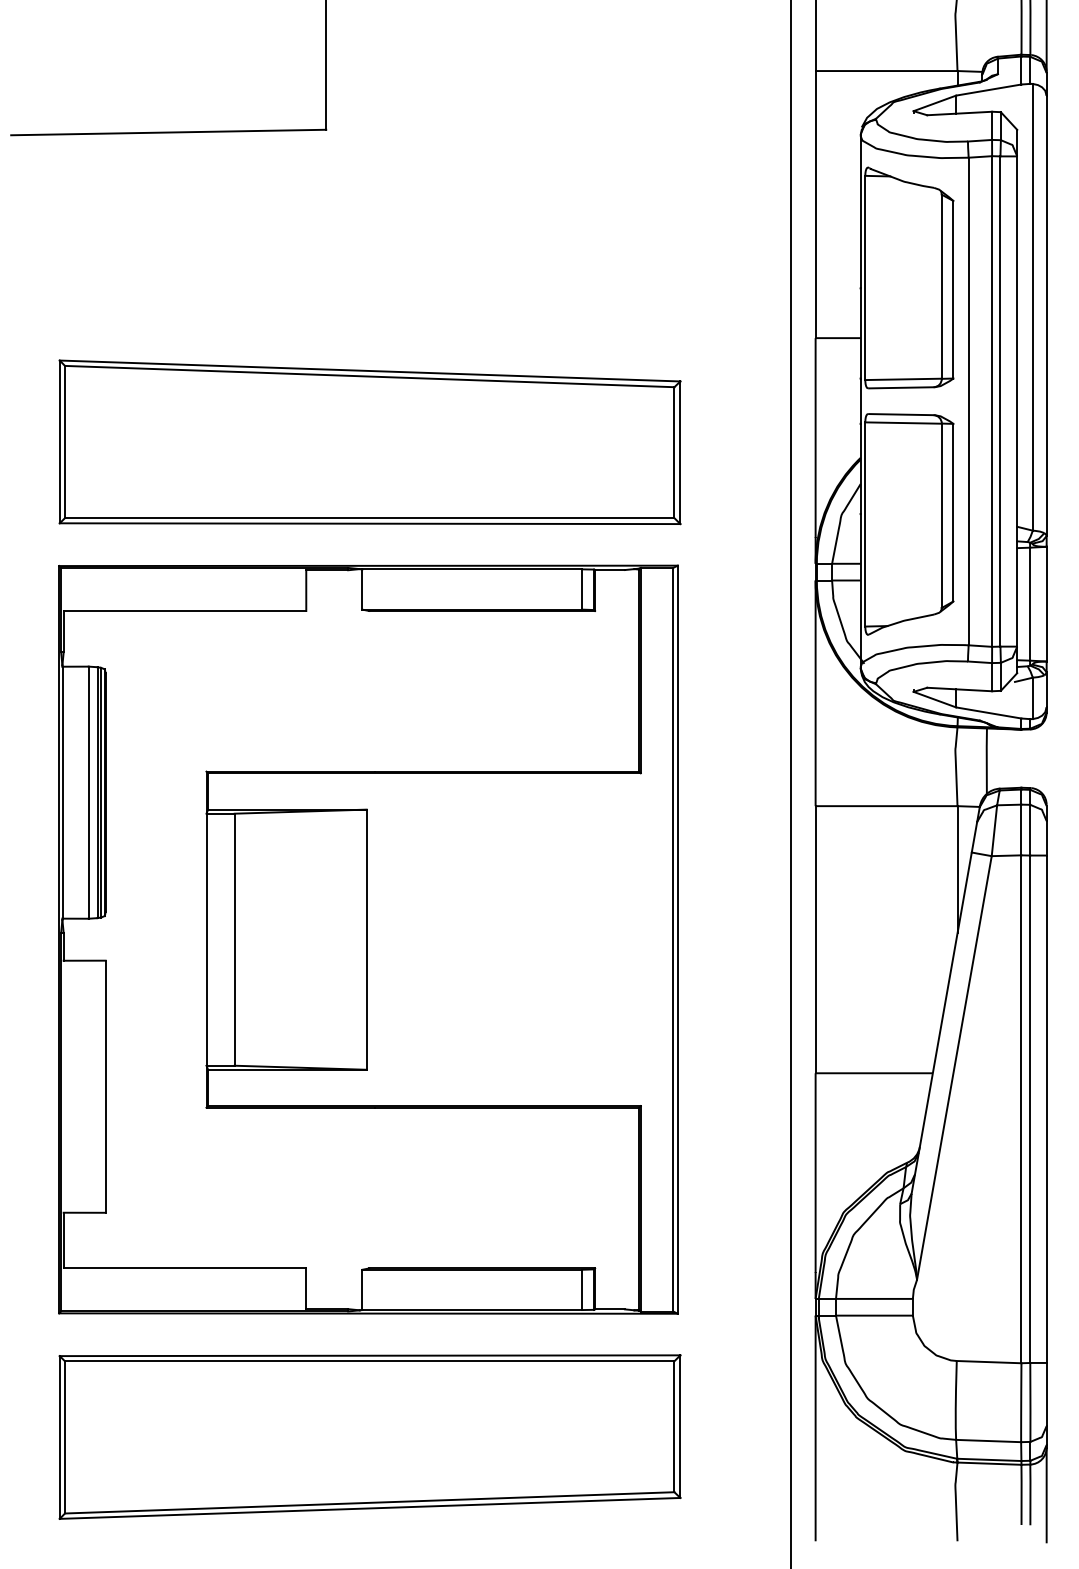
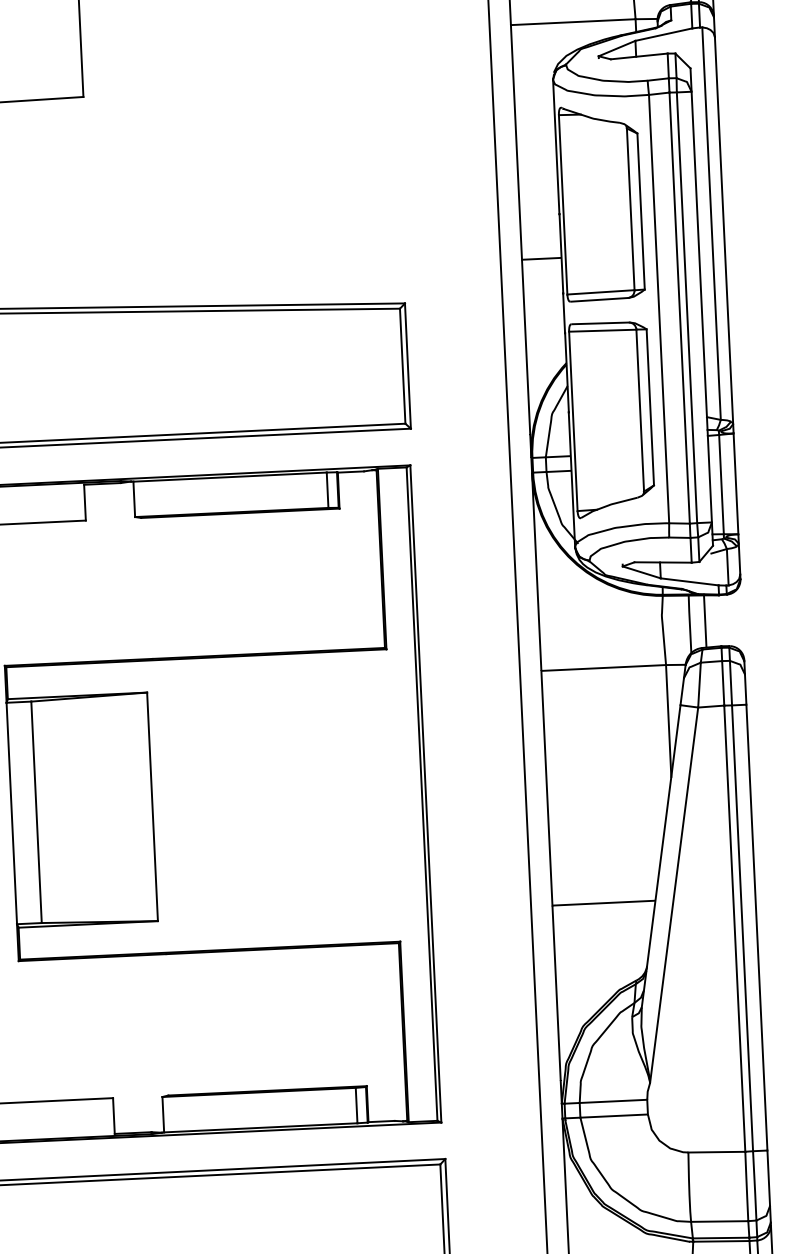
line: (1004, 758) -> (705, 621), added

